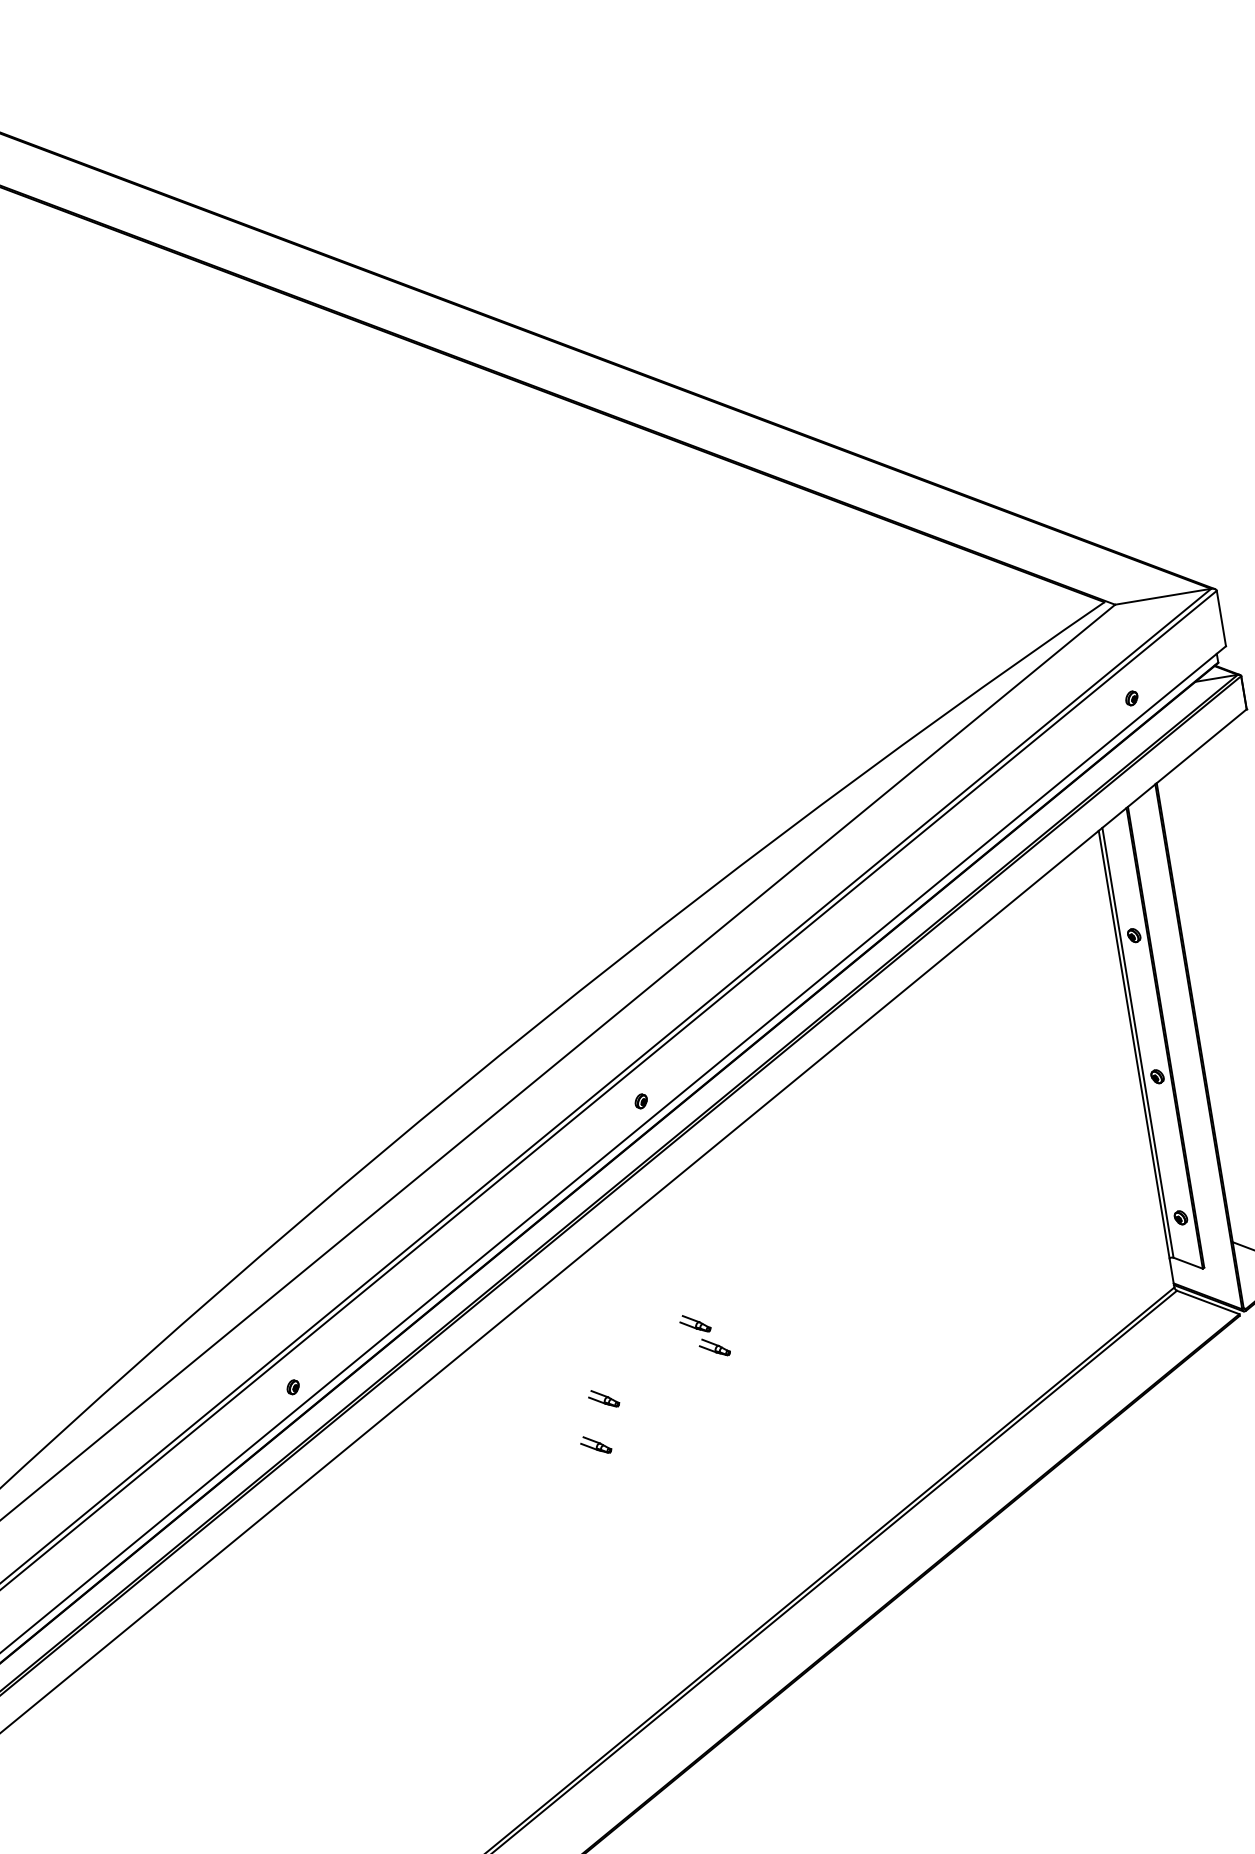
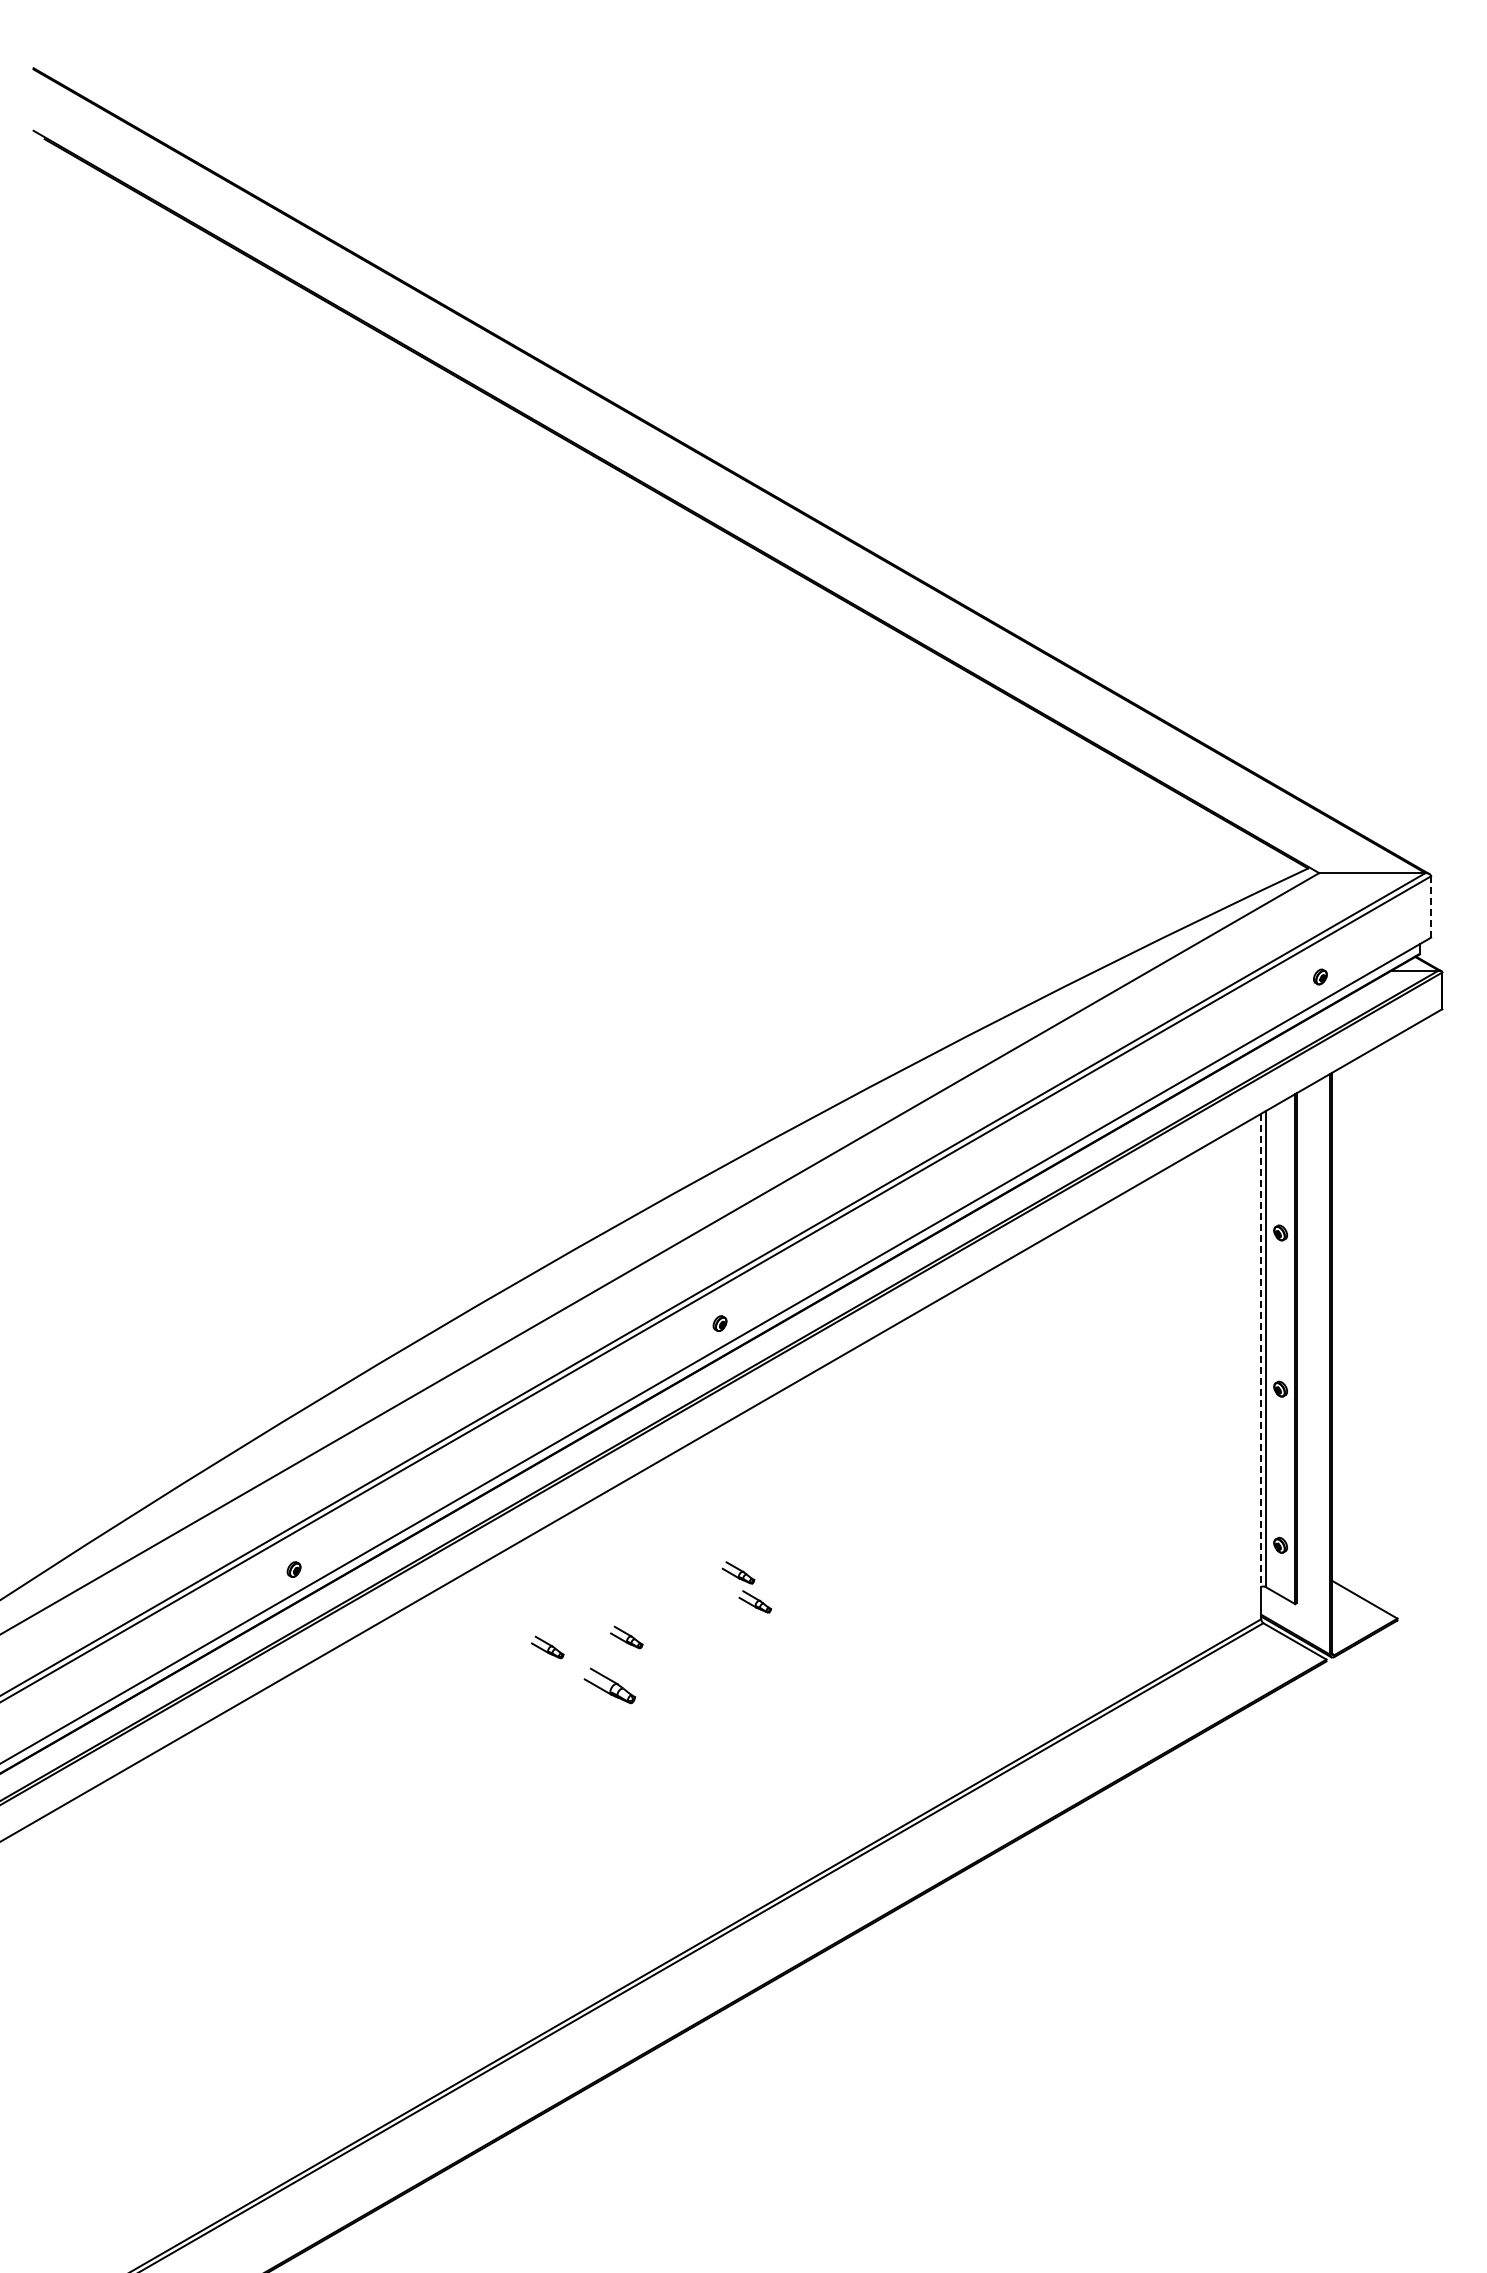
line: (1221, 618) -> (1431, 906), solid -> dashed
line: (1134, 1044) -> (1261, 1350), solid -> dashed
part: (533, 1419) -> (547, 1647), added
part: (595, 1444) -> (609, 1685), size x1.6

